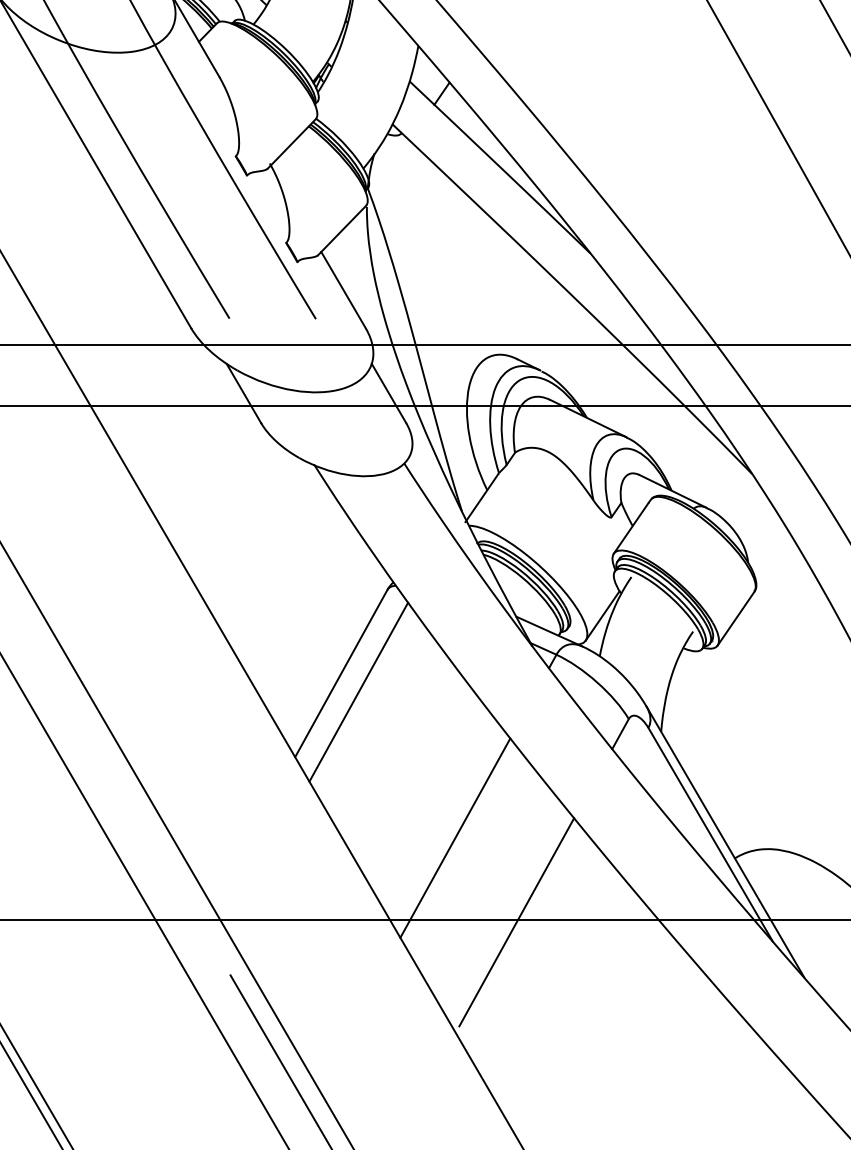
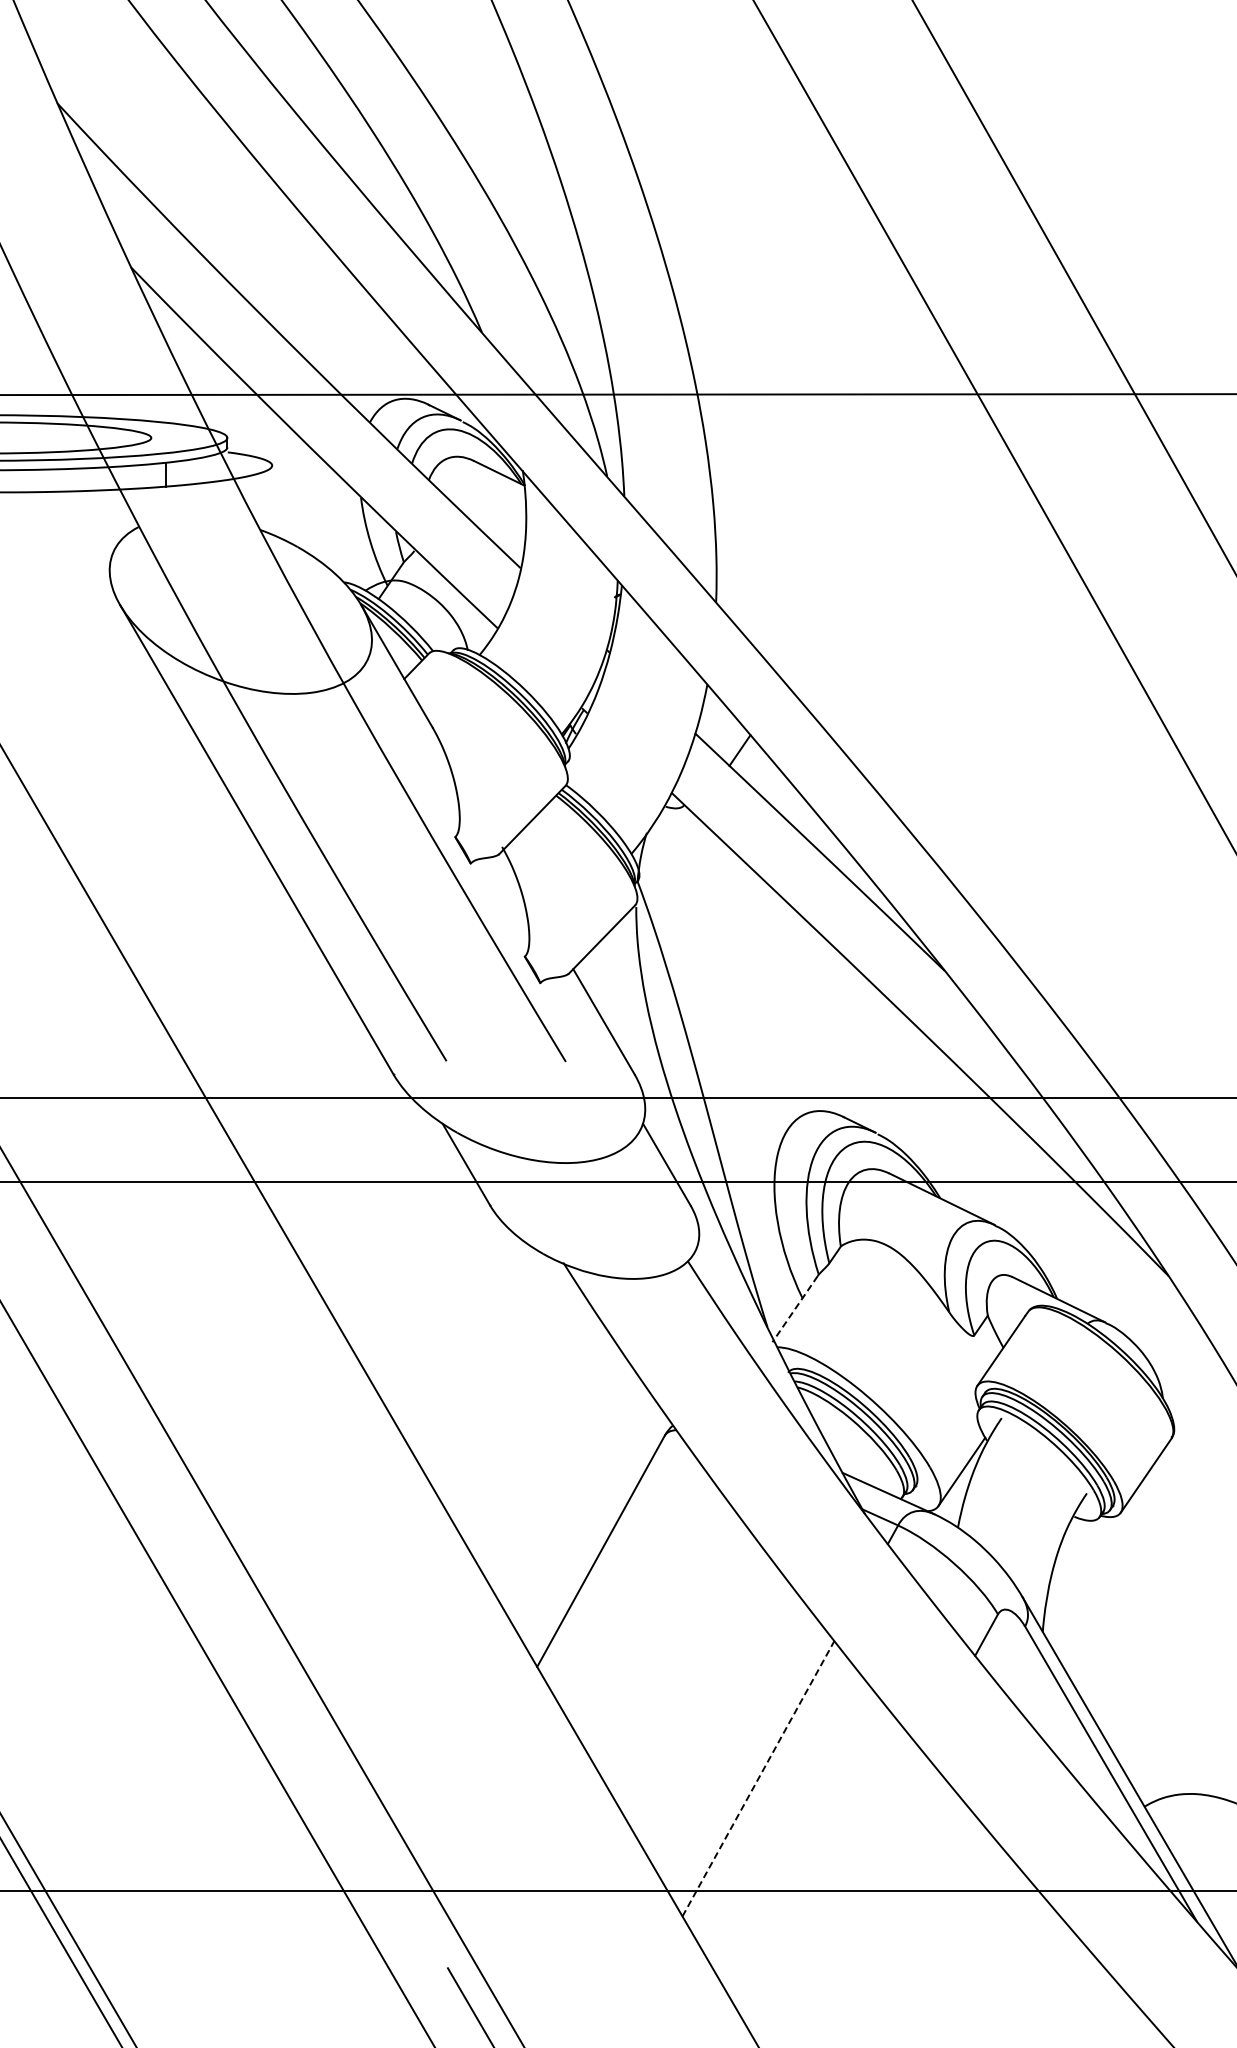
line: (481, 498) -> (794, 1309), solid -> dashed
line: (358, 691) -> (624, 1576), removed
line: (455, 837) -> (758, 1778), solid -> dashed
line: (516, 921) -> (842, 1894), removed

